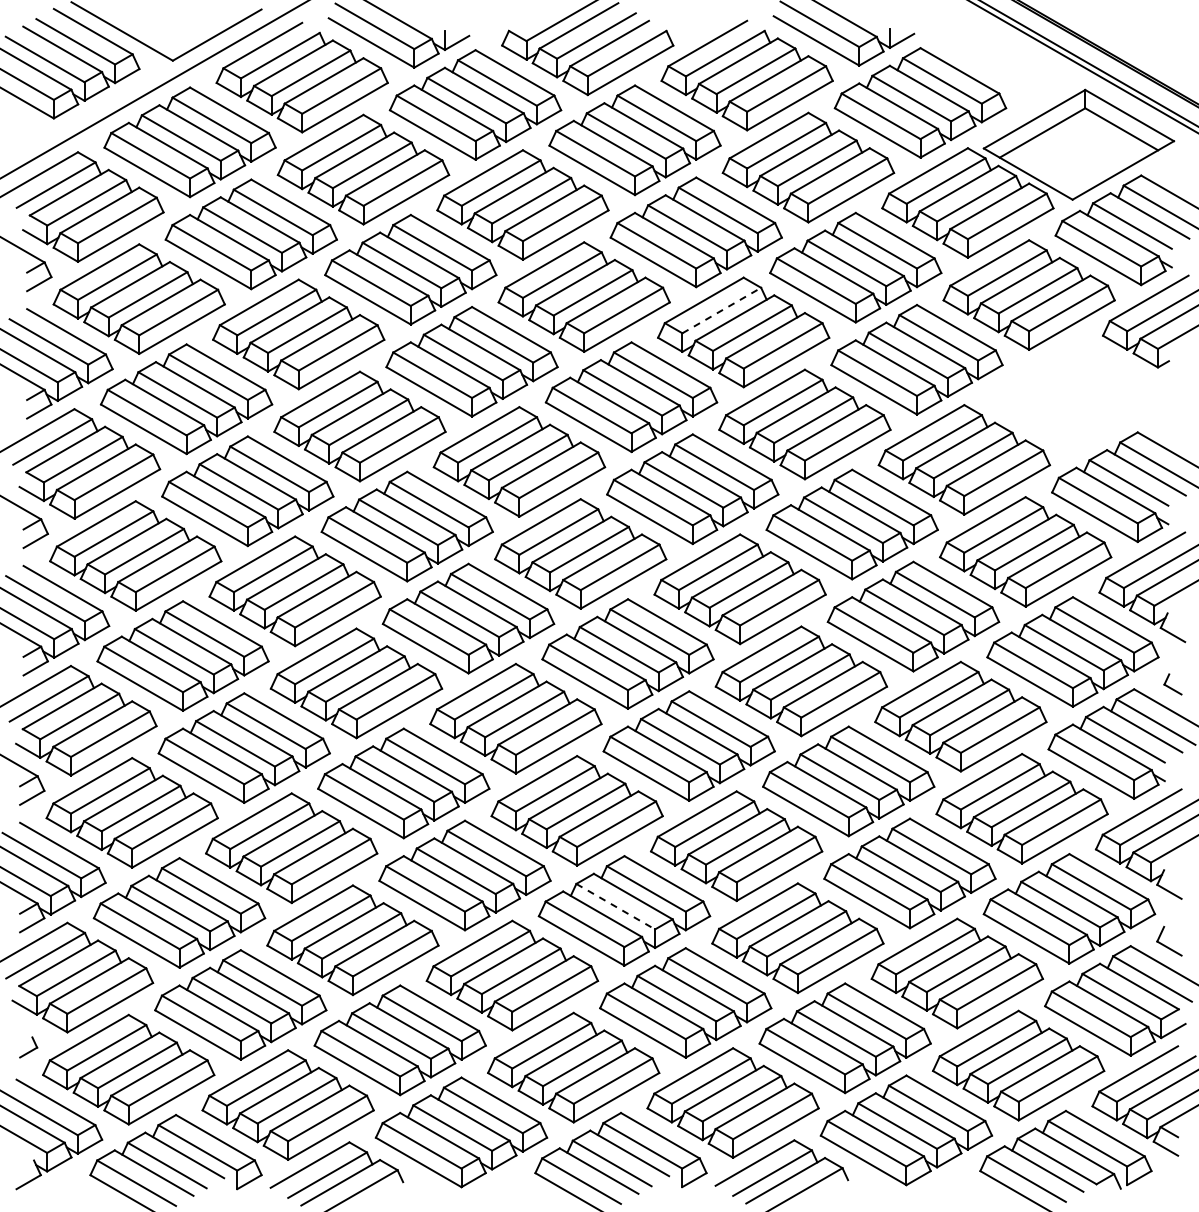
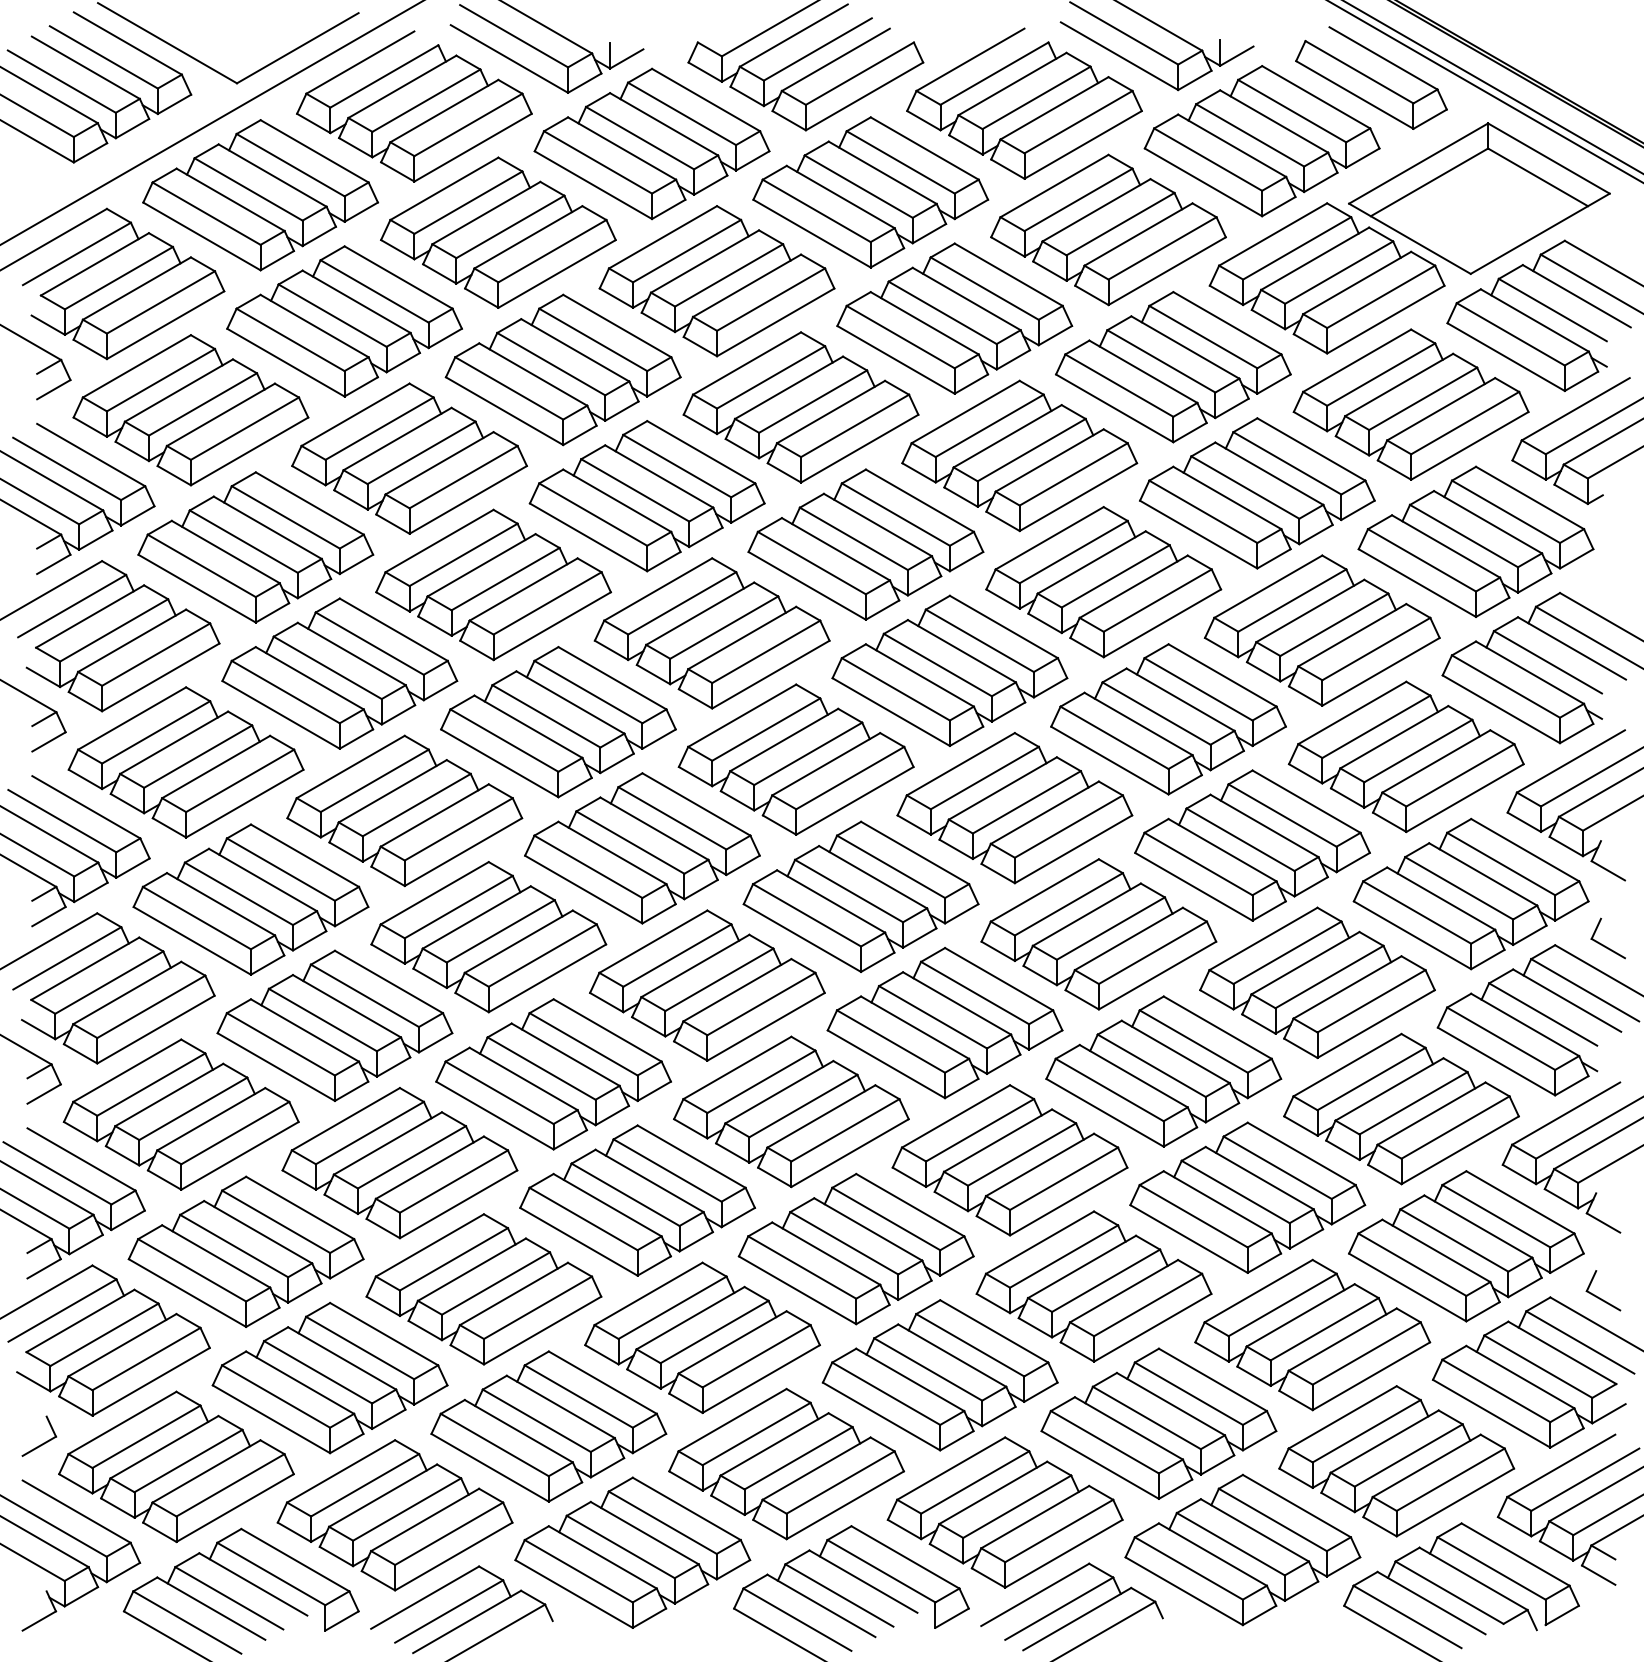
part: (1000, 56) -> (1371, 77), added
line: (722, 310) -> (990, 425), dashed -> solid
part: (1076, 394) -> (1476, 540), added
part: (1172, 684) -> (1607, 938), size x1.43
line: (616, 906) -> (845, 1243), dashed -> solid
part: (28, 1047) -> (39, 1436), size x1.43

